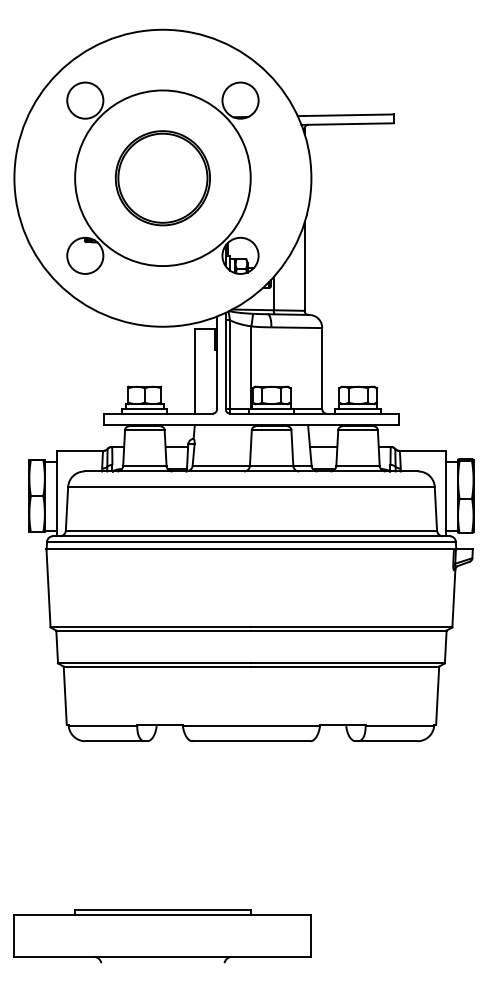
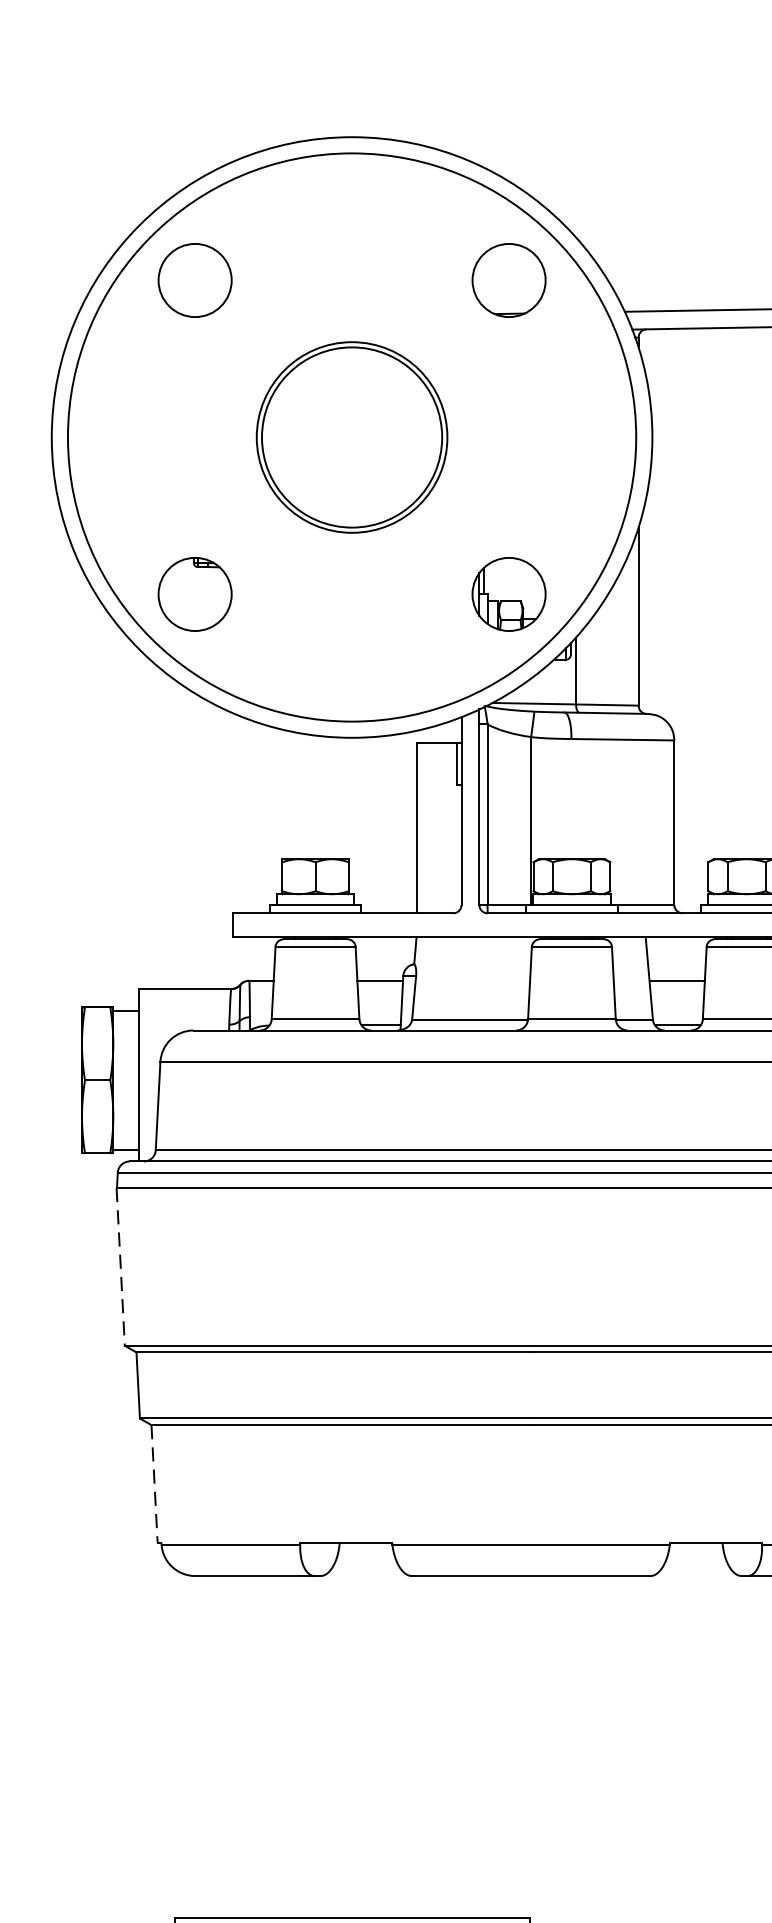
circle: (162, 178) -> (351, 437), size x1.6
line: (48, 588) -> (120, 1267), solid -> dashed
line: (65, 696) -> (155, 1485), solid -> dashed

